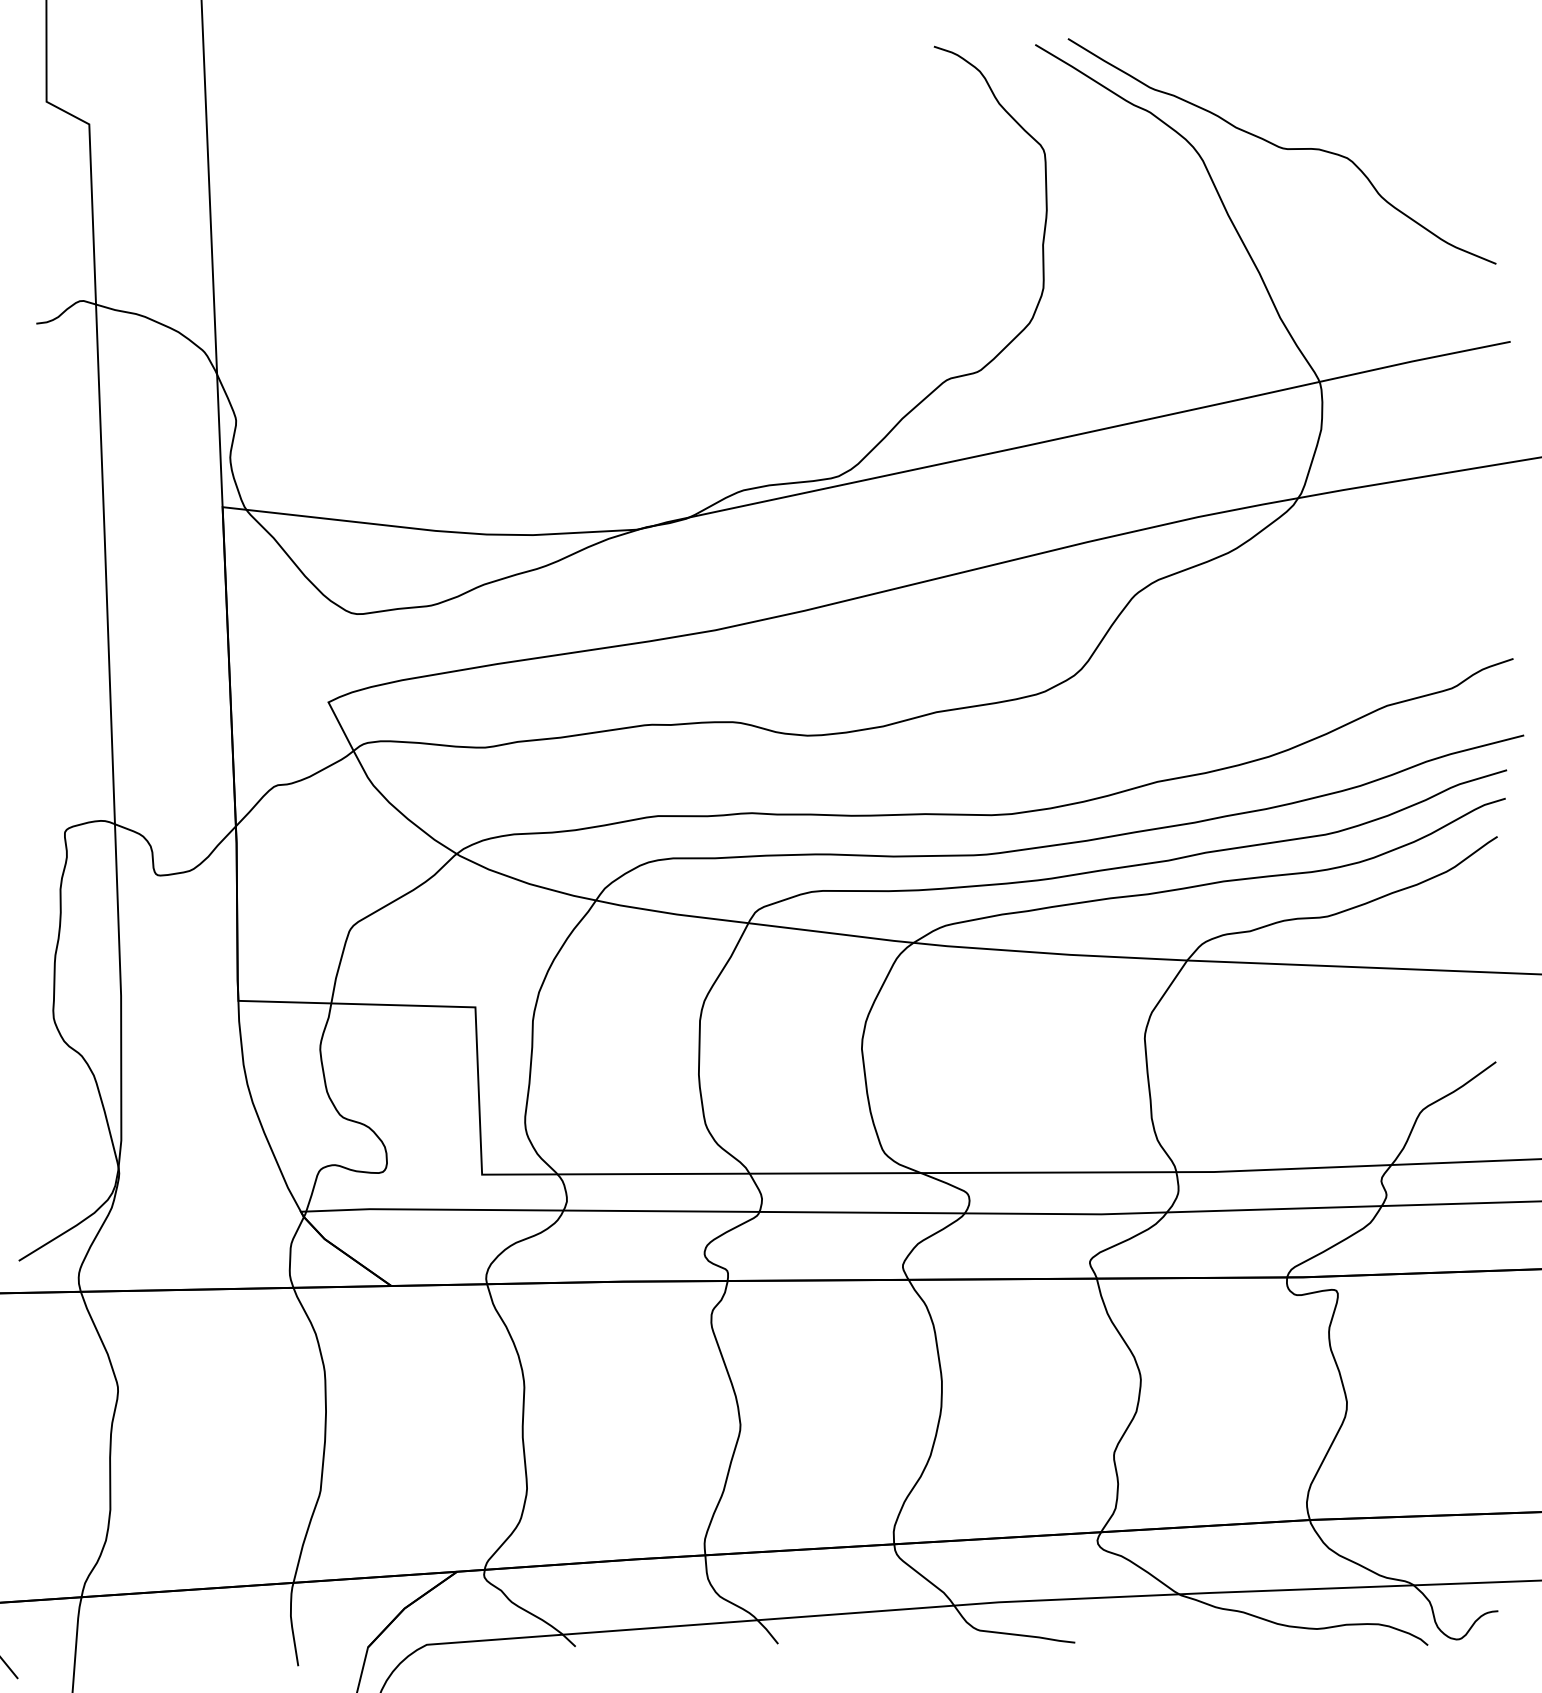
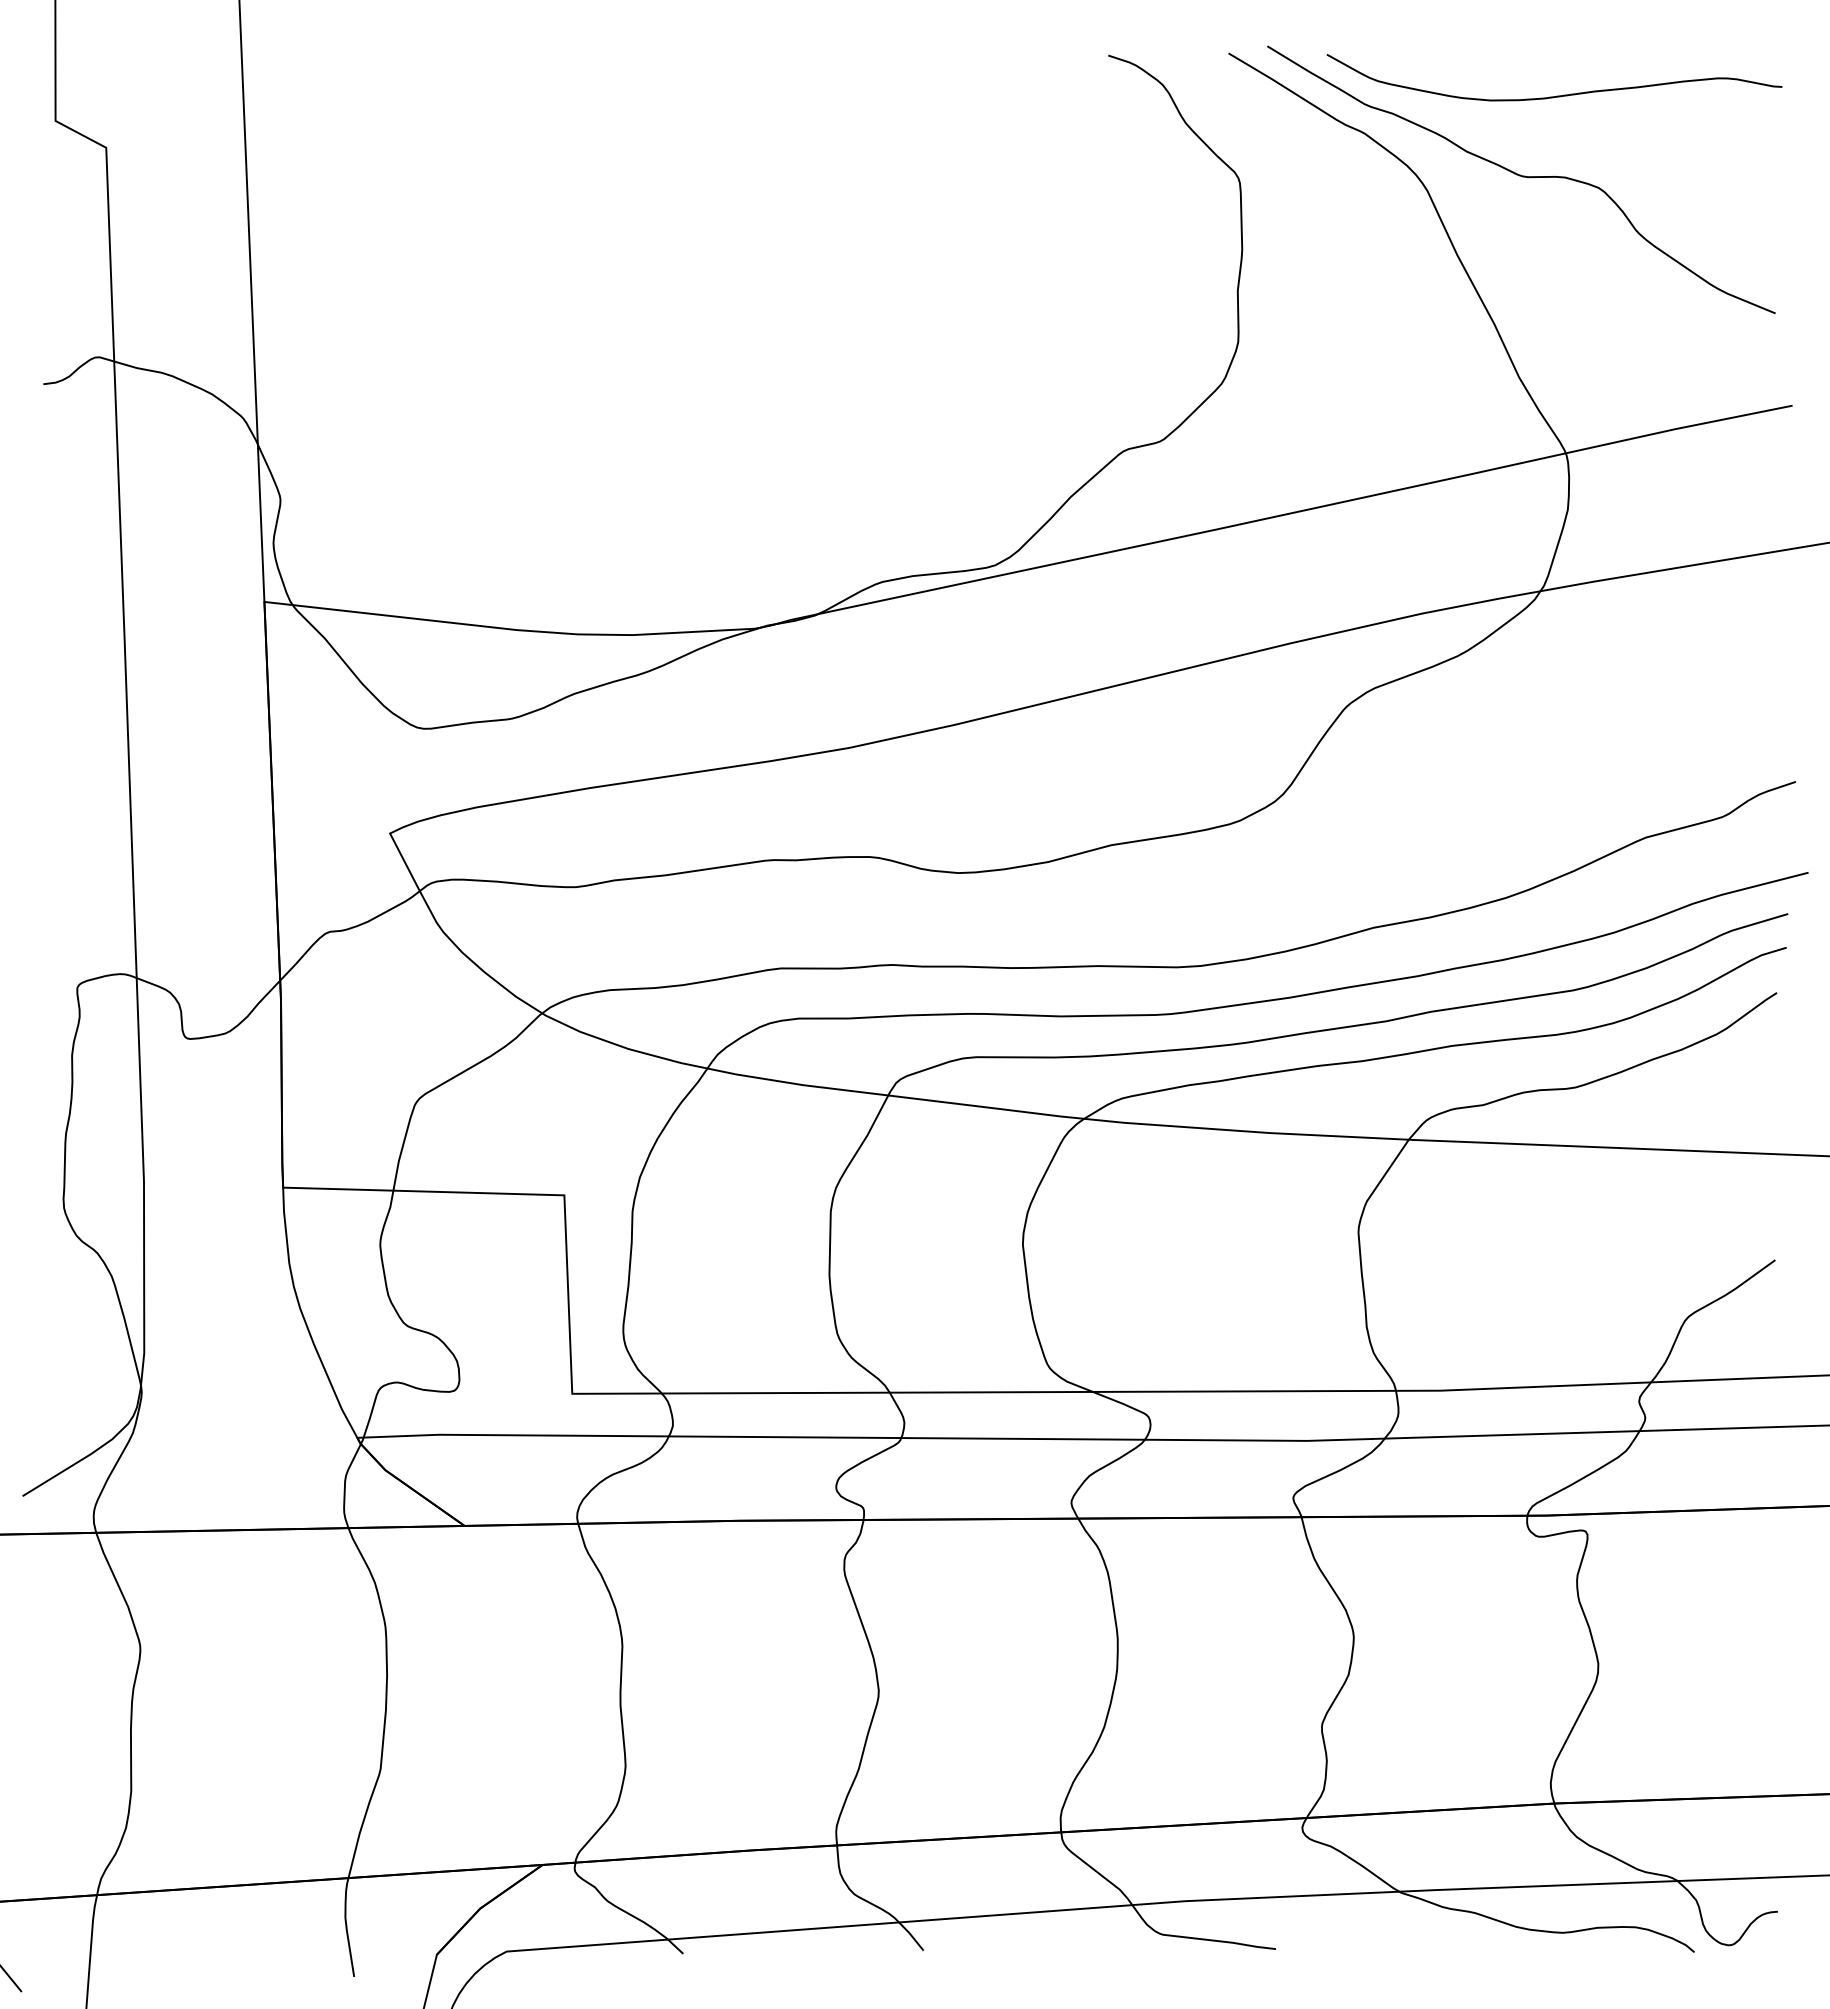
curve: (1311, 80) -> (1556, 95), added

